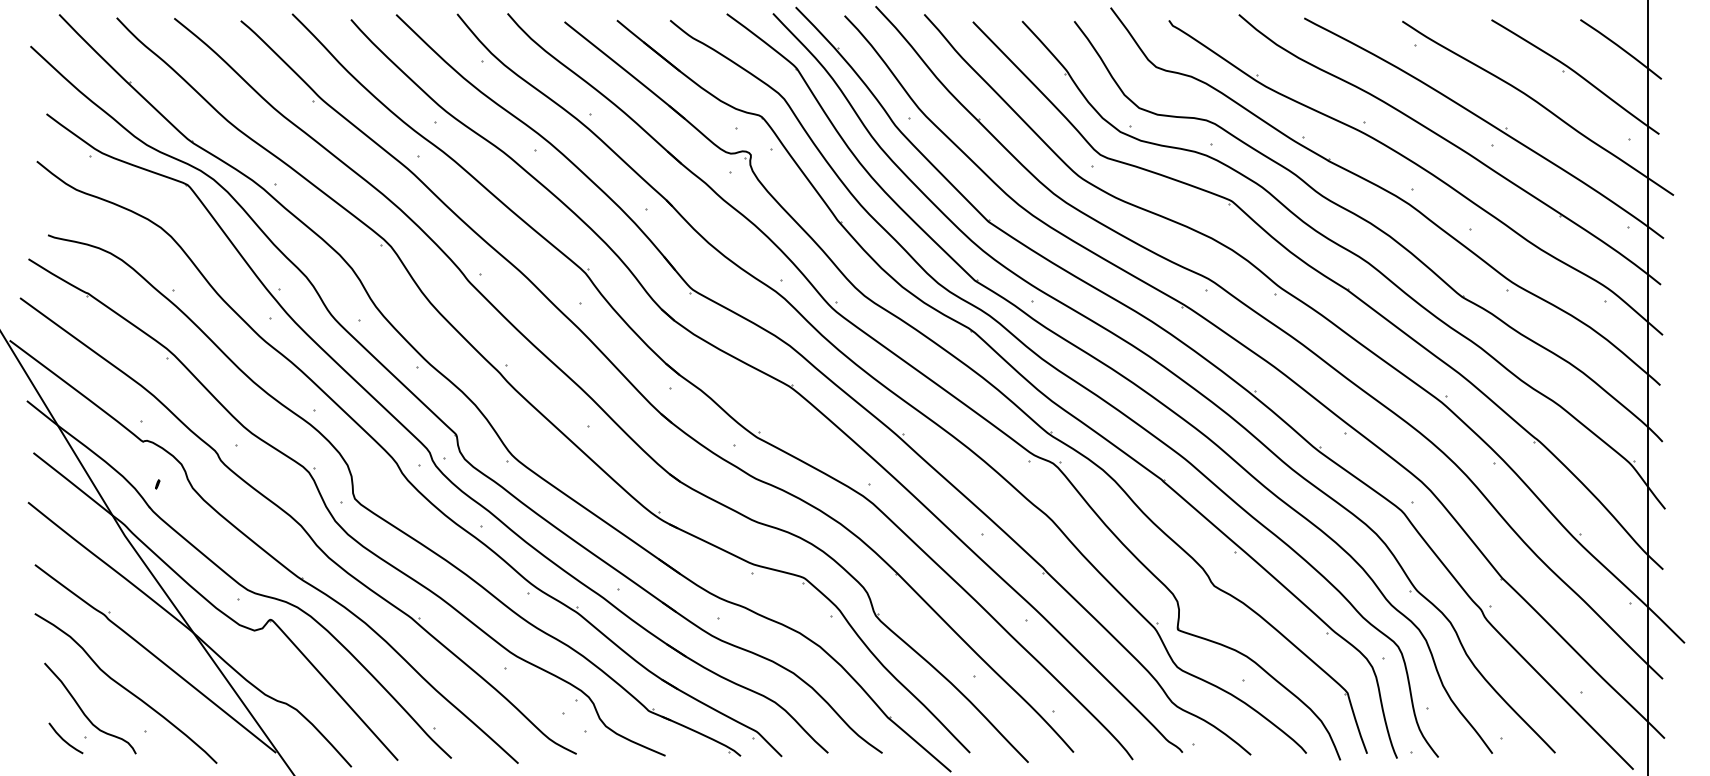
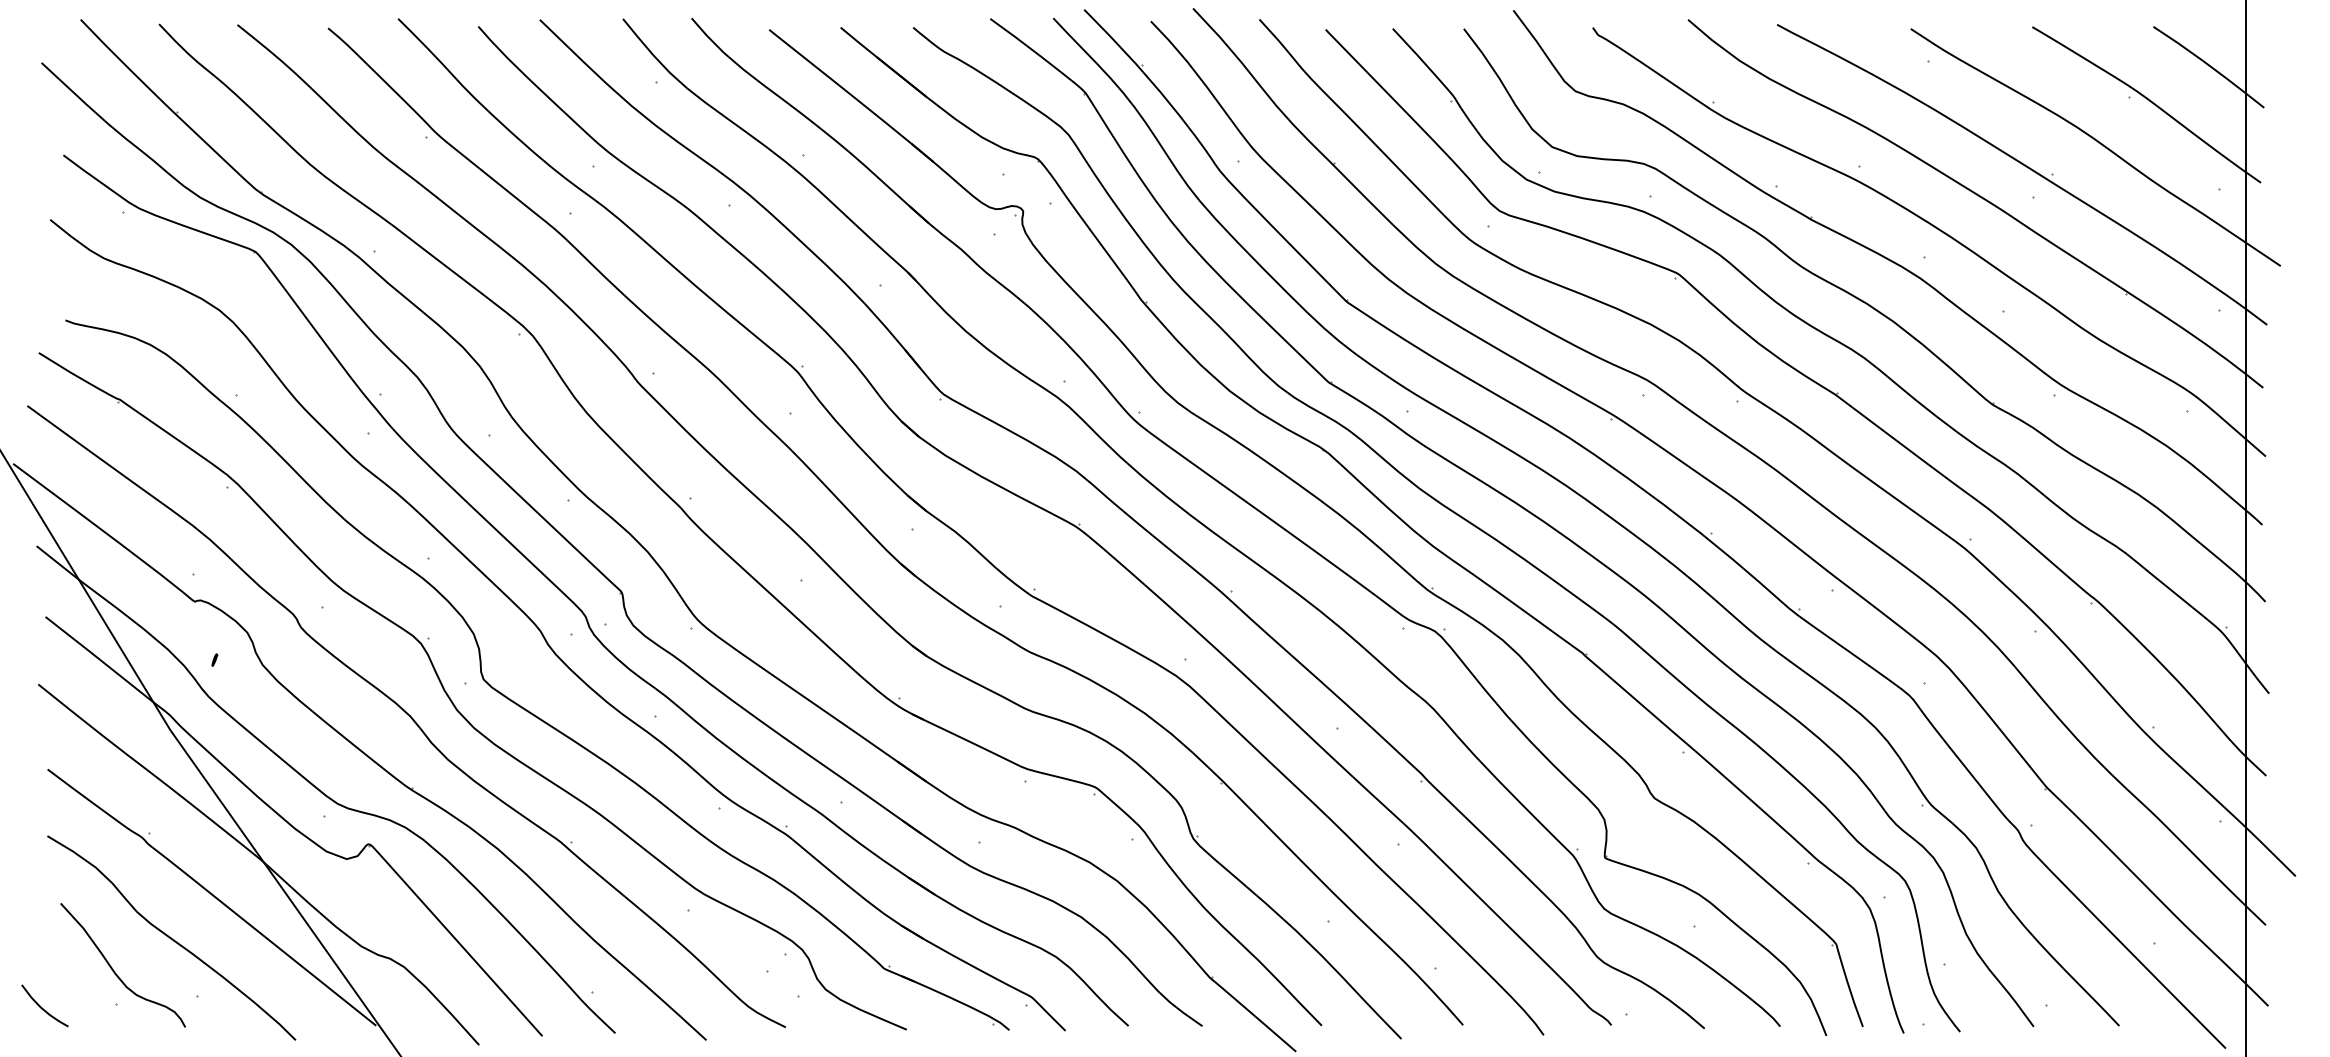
curve: (64, 739) -> (42, 1007), moved

